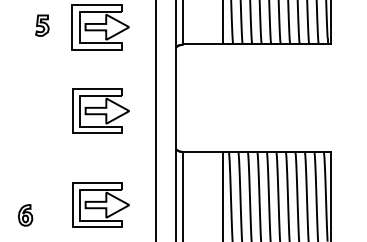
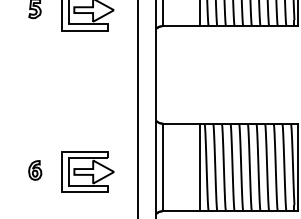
part: (100, 110) -> (87, 85), removed
part: (25, 215) -> (35, 170), moved

